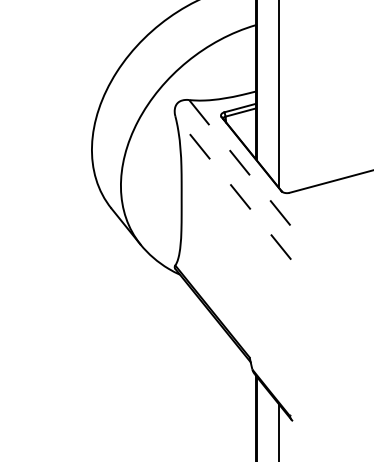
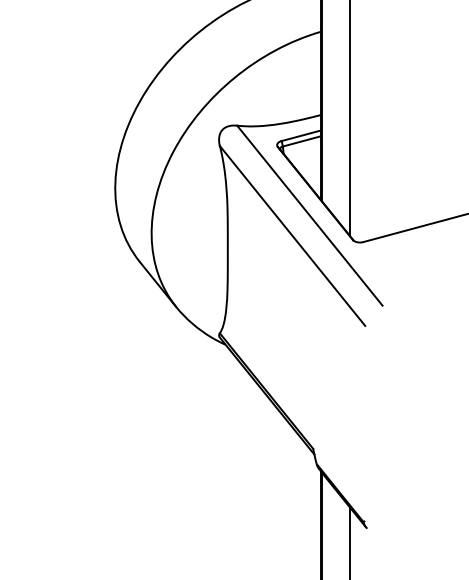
line: (247, 172) -> (310, 216), dashed -> solid
line: (232, 187) -> (291, 235), dashed -> solid

